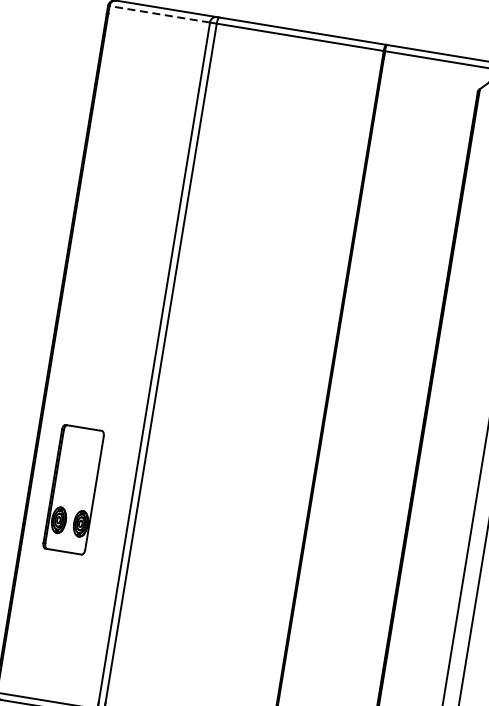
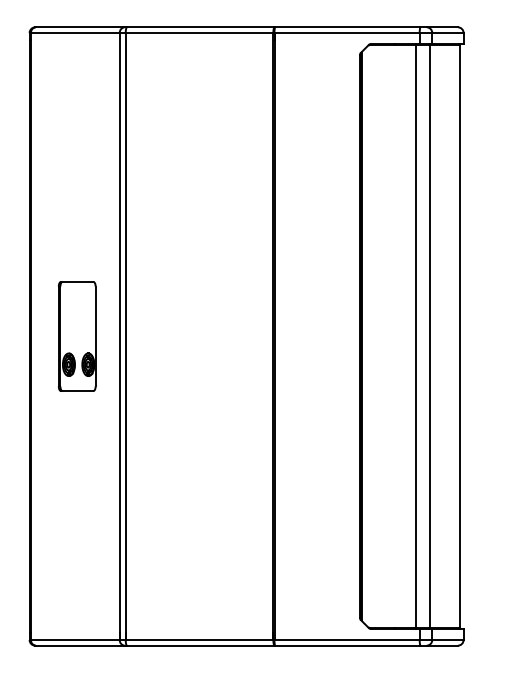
line: (158, 13) -> (74, 32), dashed -> solid
part: (73, 489) -> (77, 336), moved

